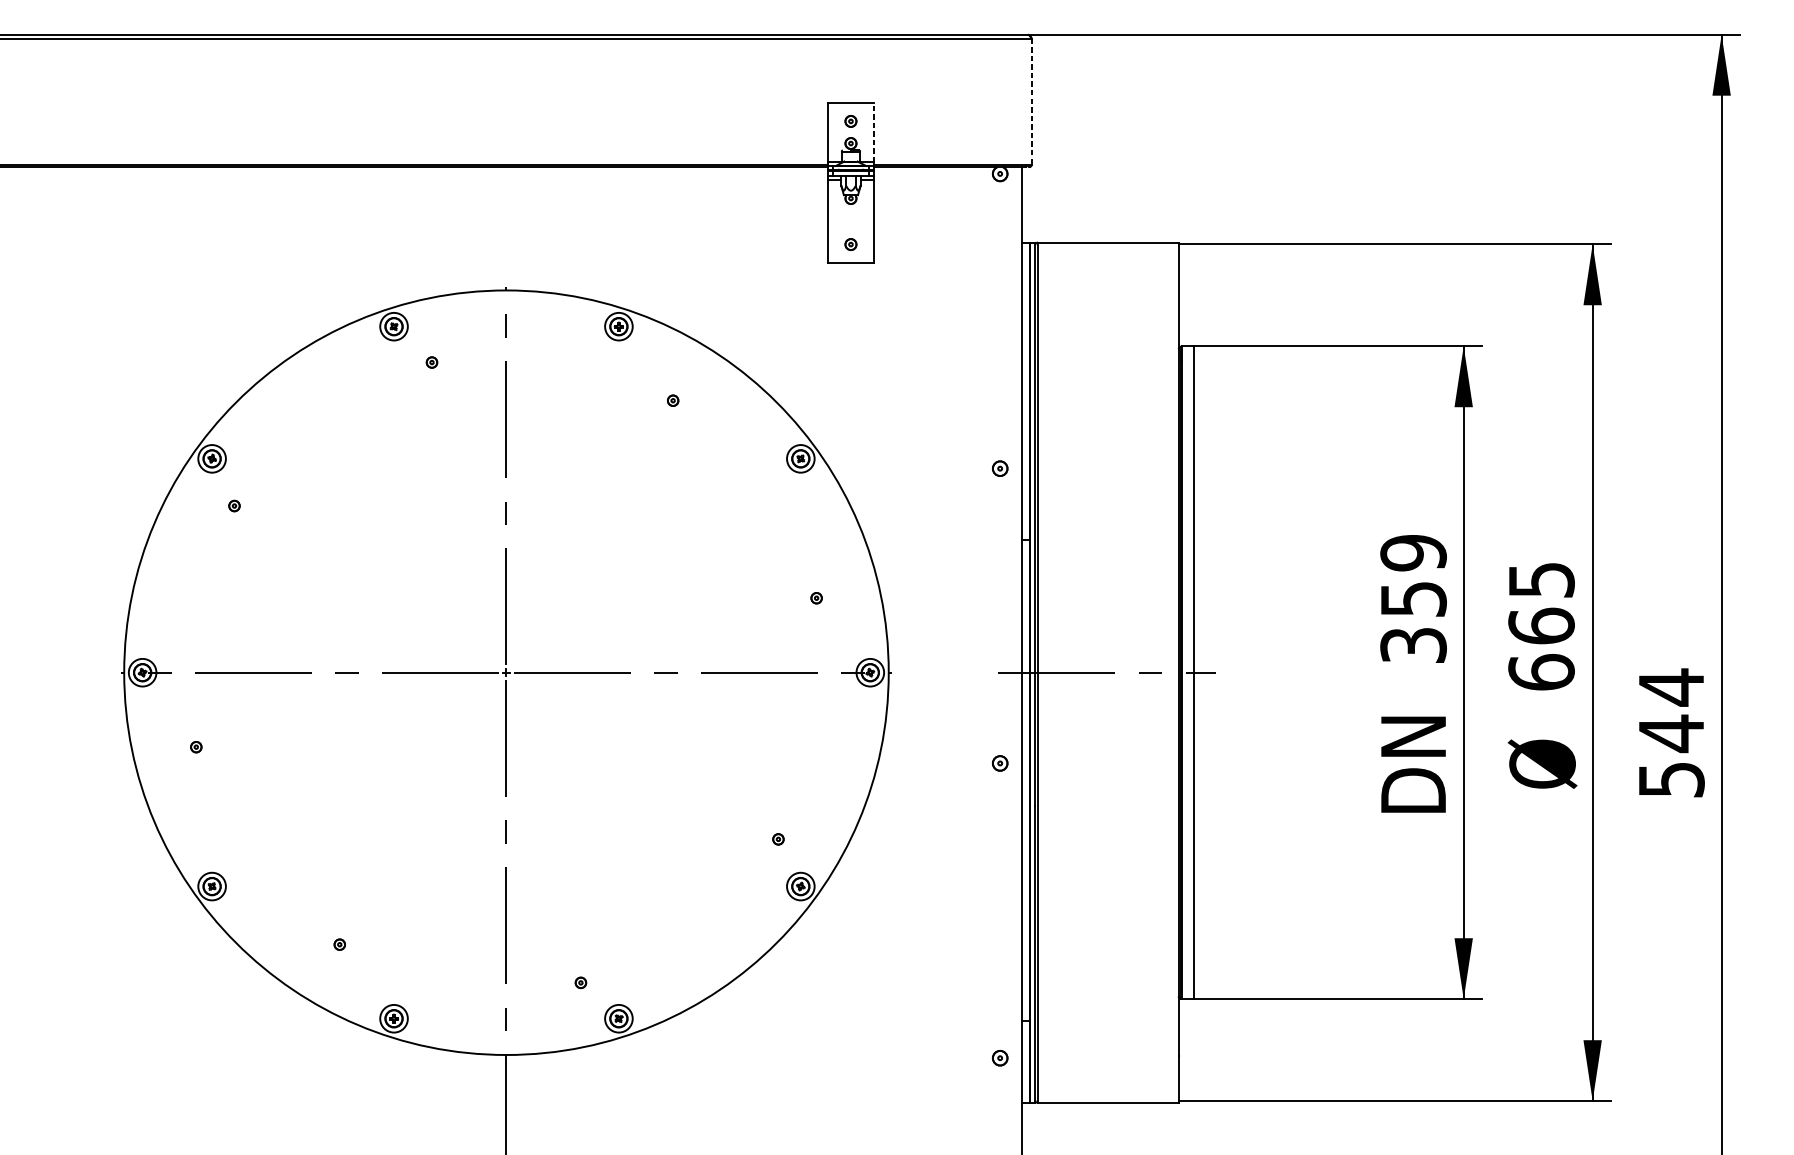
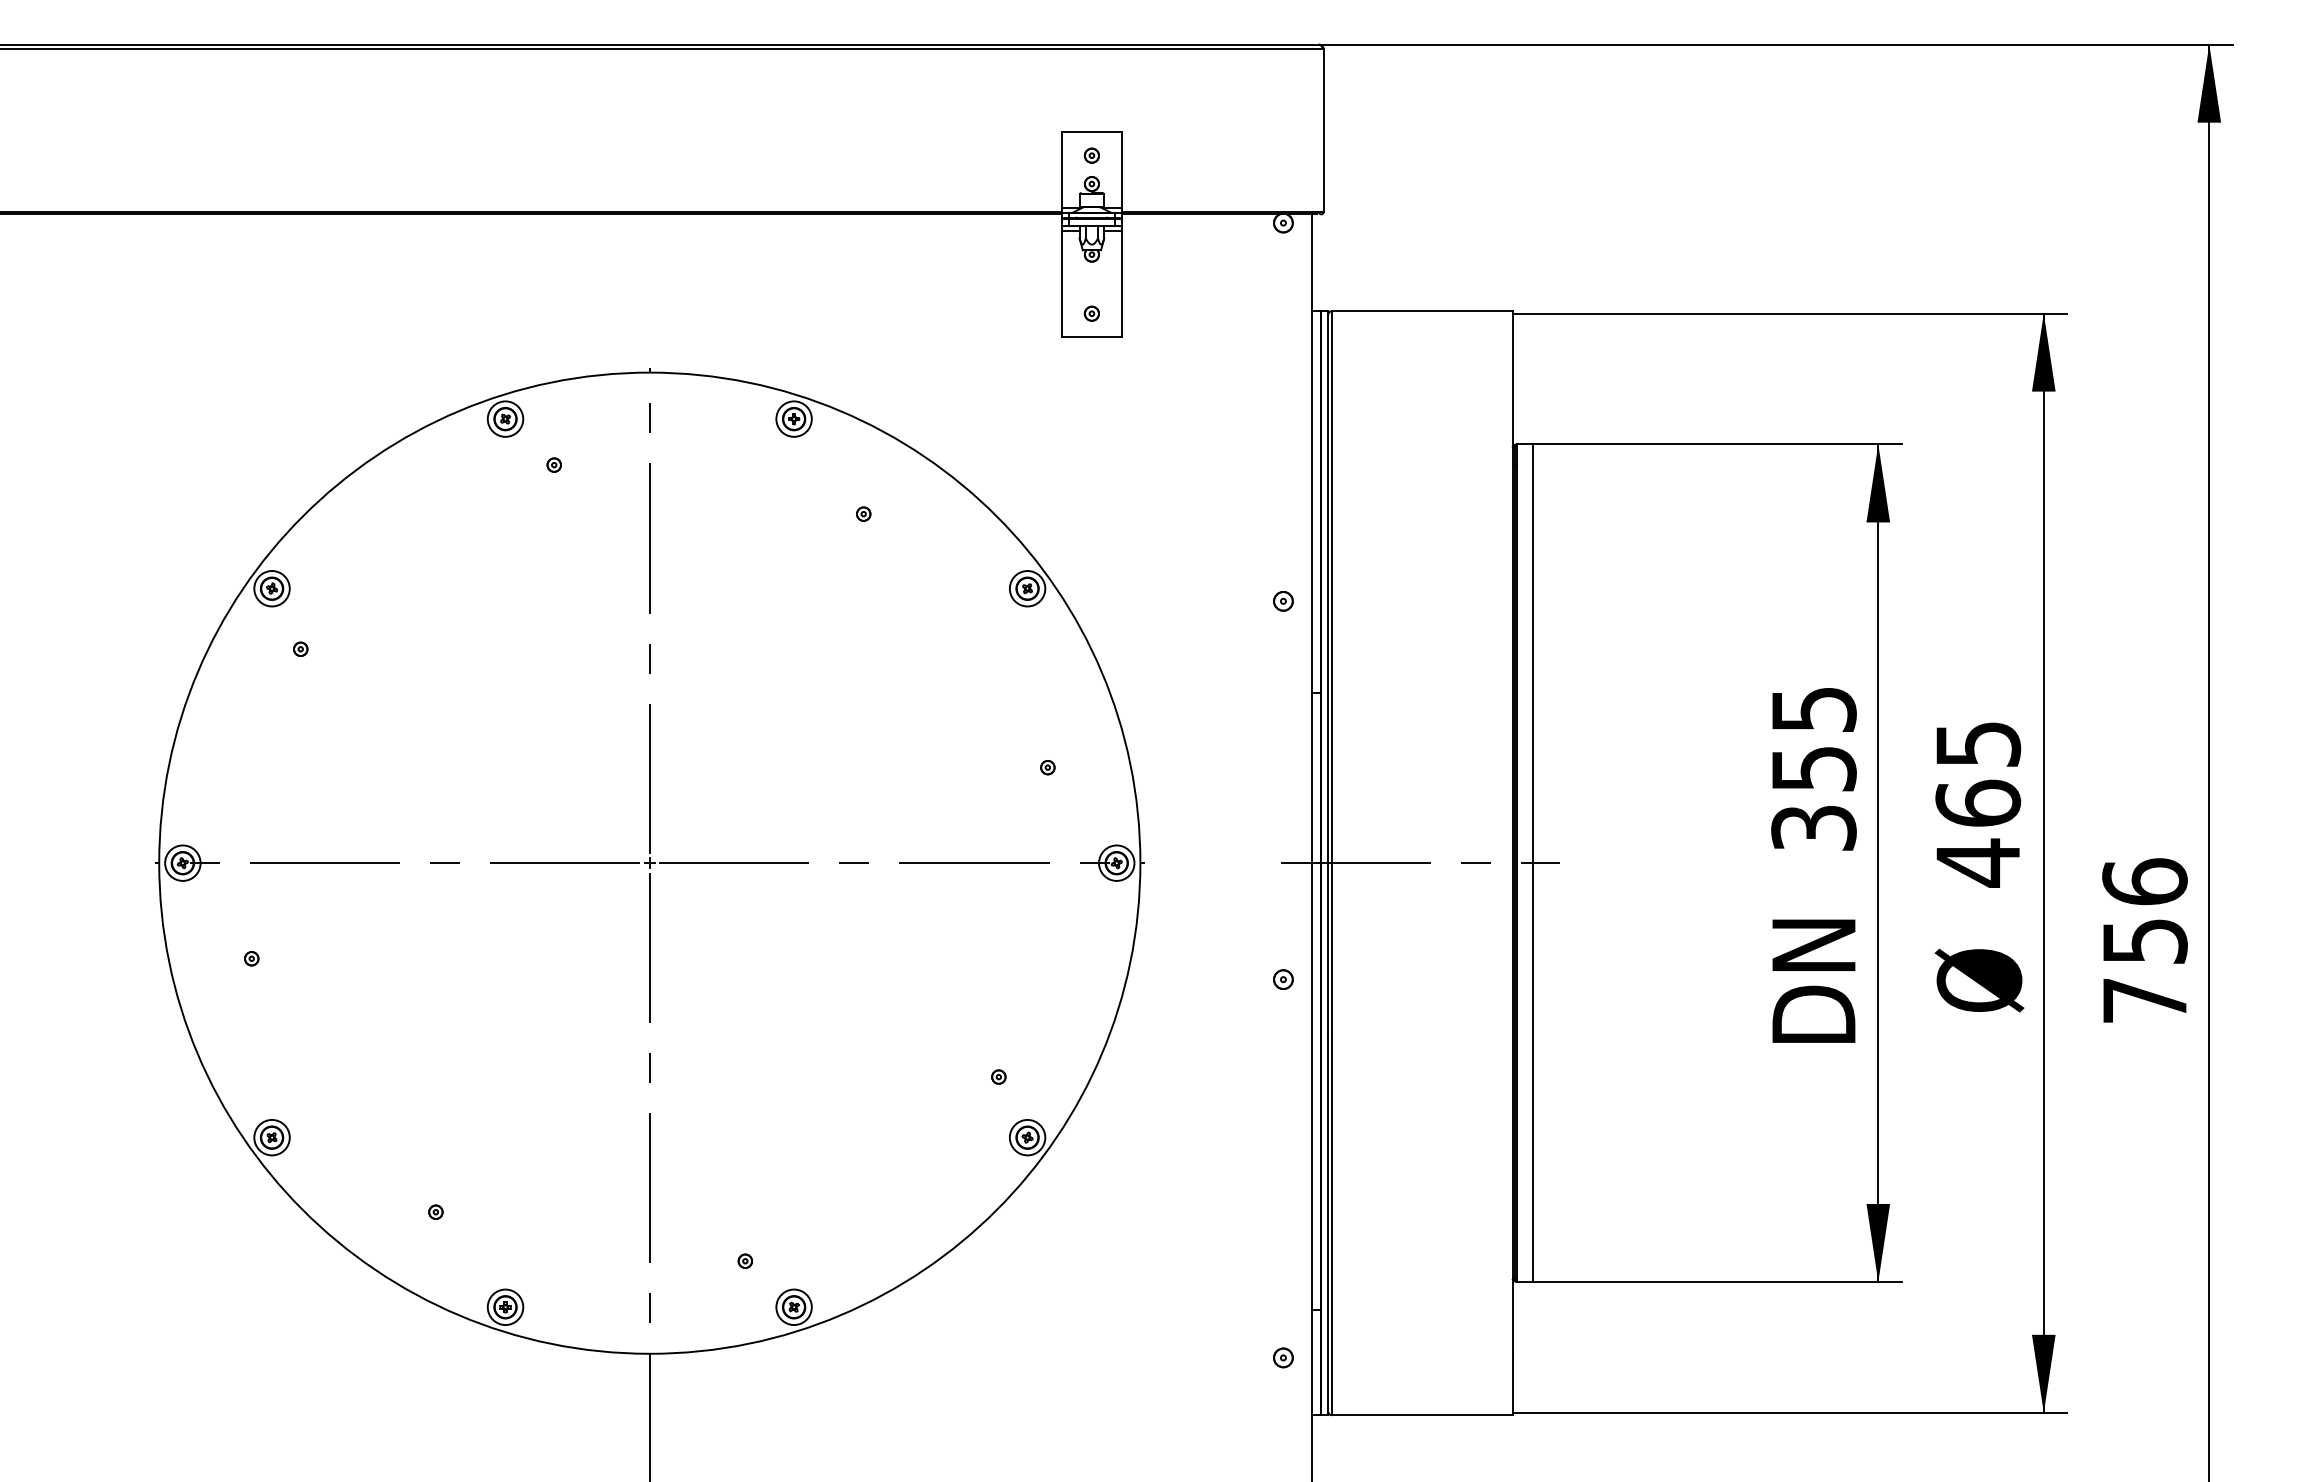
line: (1031, 102) -> (1323, 131), dashed -> solid
line: (874, 132) -> (1121, 169), dashed -> solid
text: (1413, 552) -> (1813, 709), 359 -> 355
text: (1541, 672) -> (1978, 862), 665 -> 465
text: (1671, 732) -> (2144, 939), 544 -> 756

